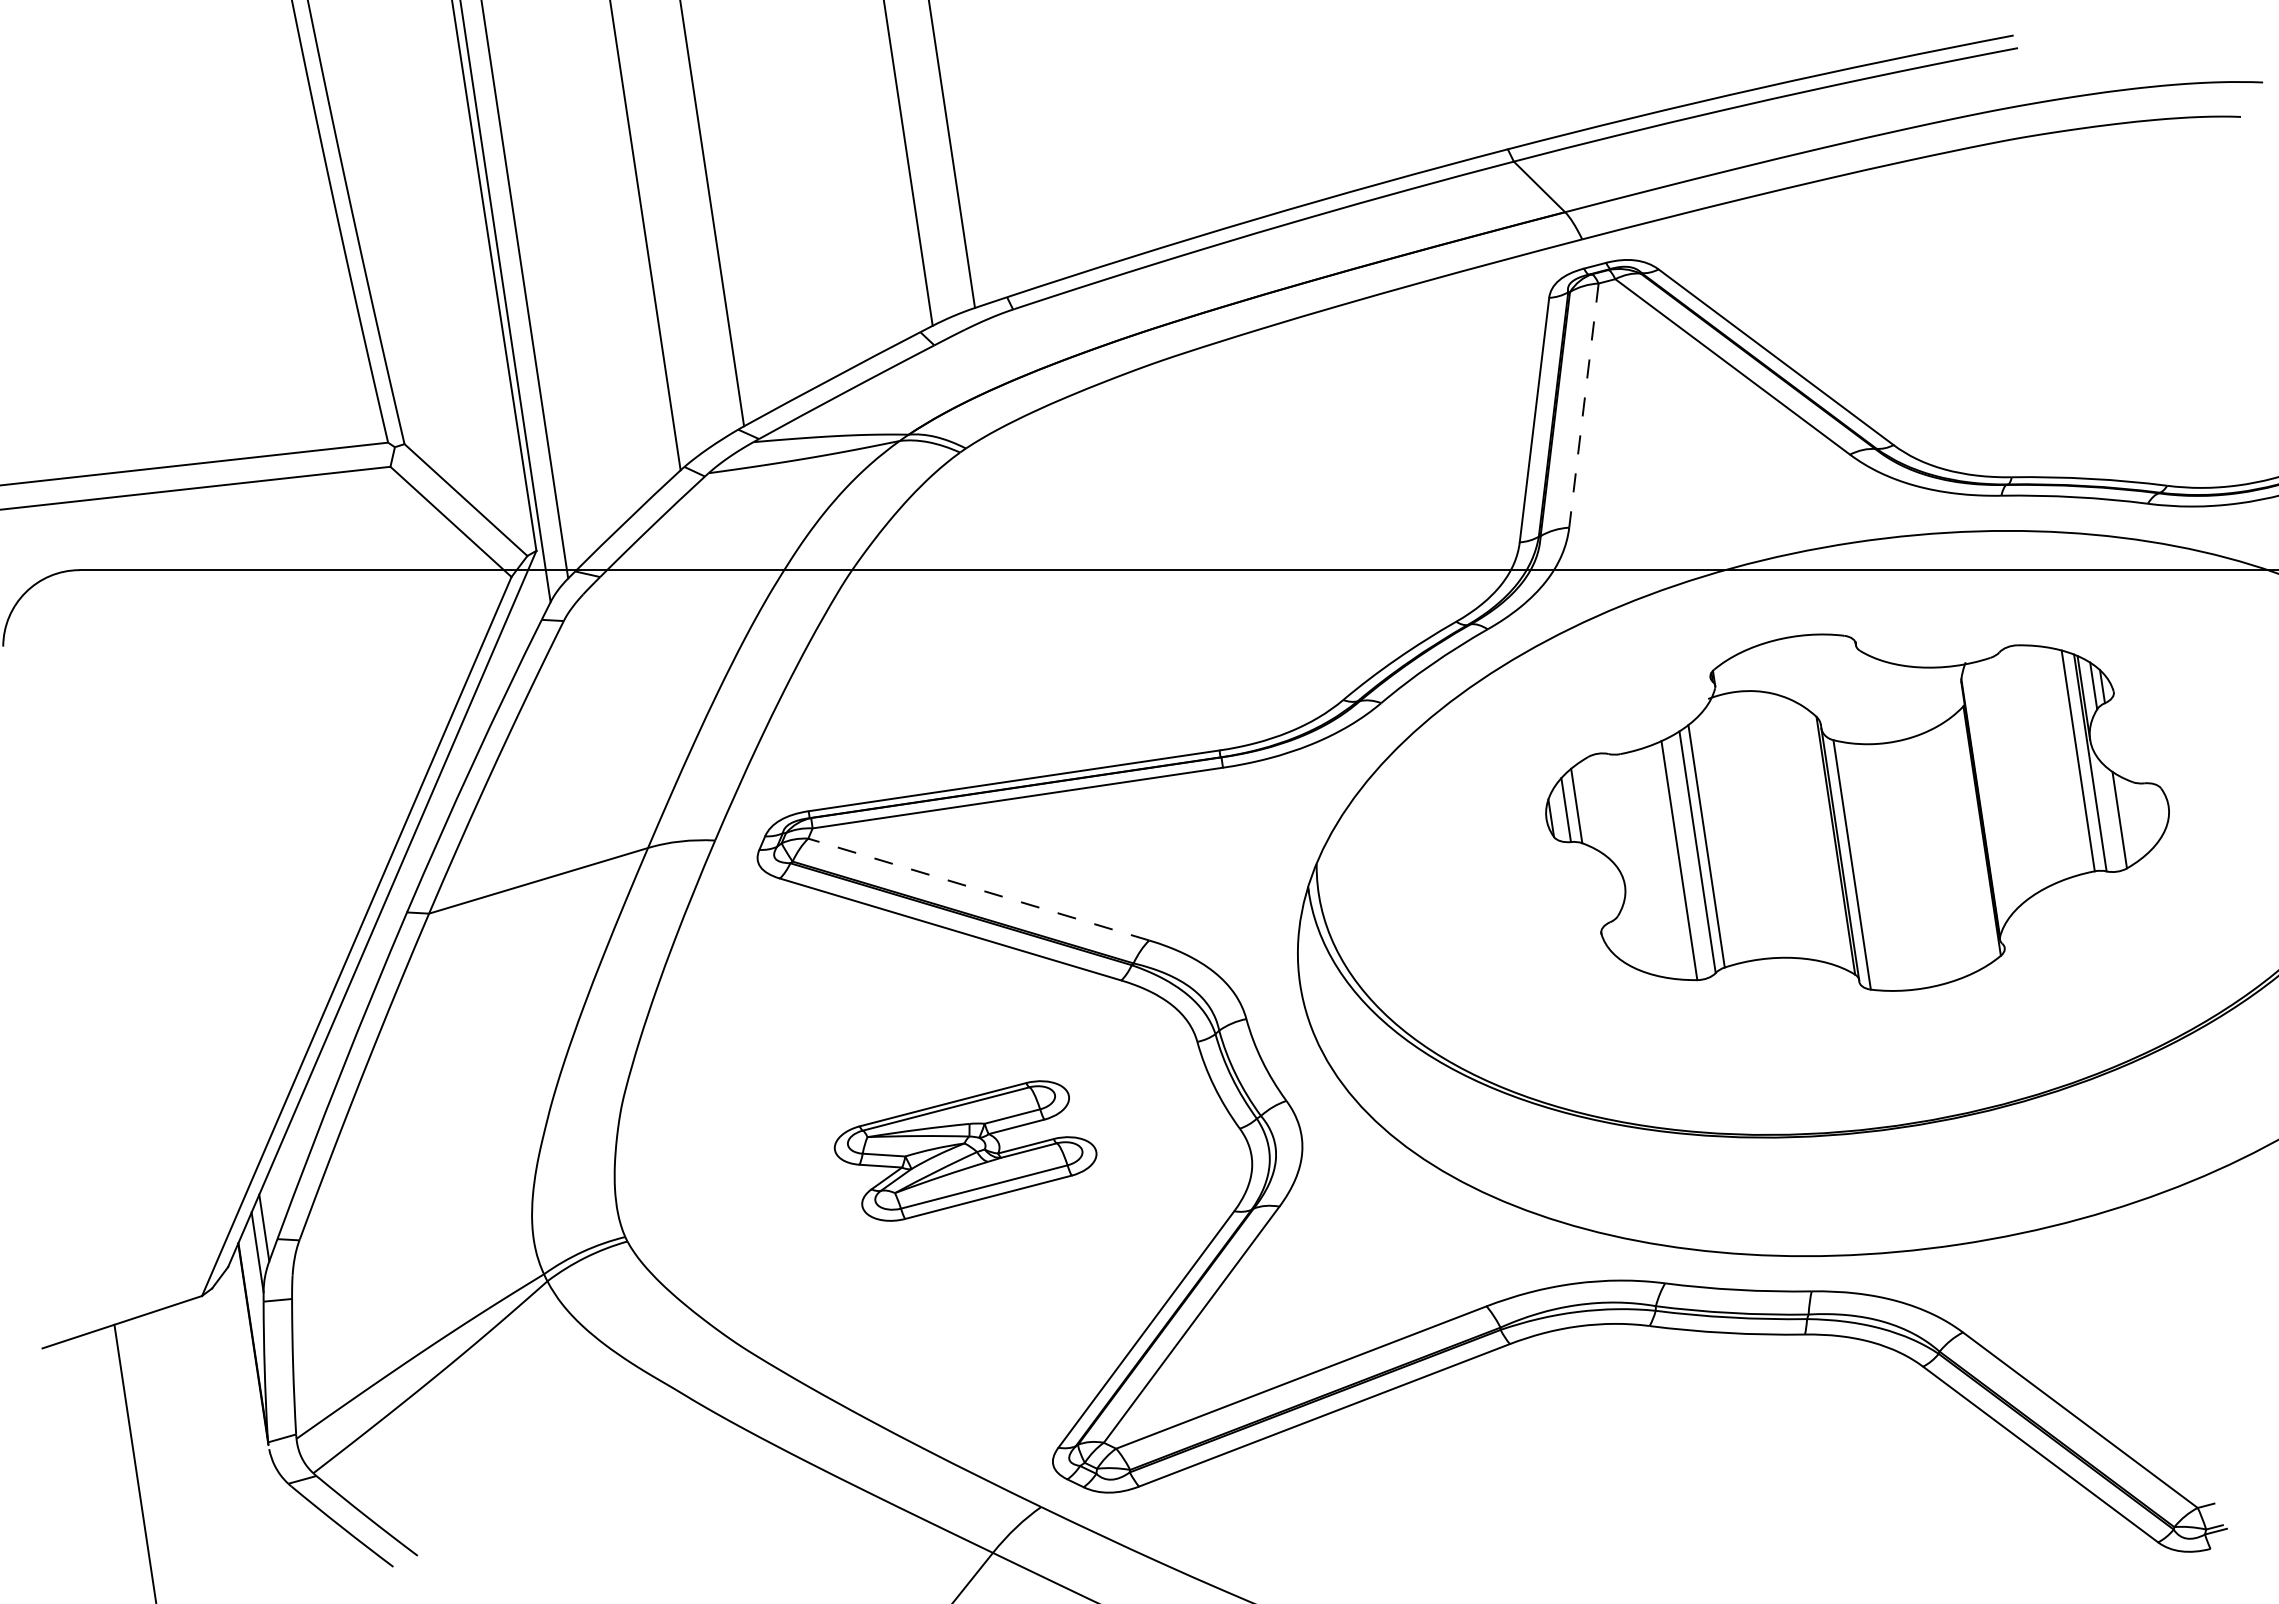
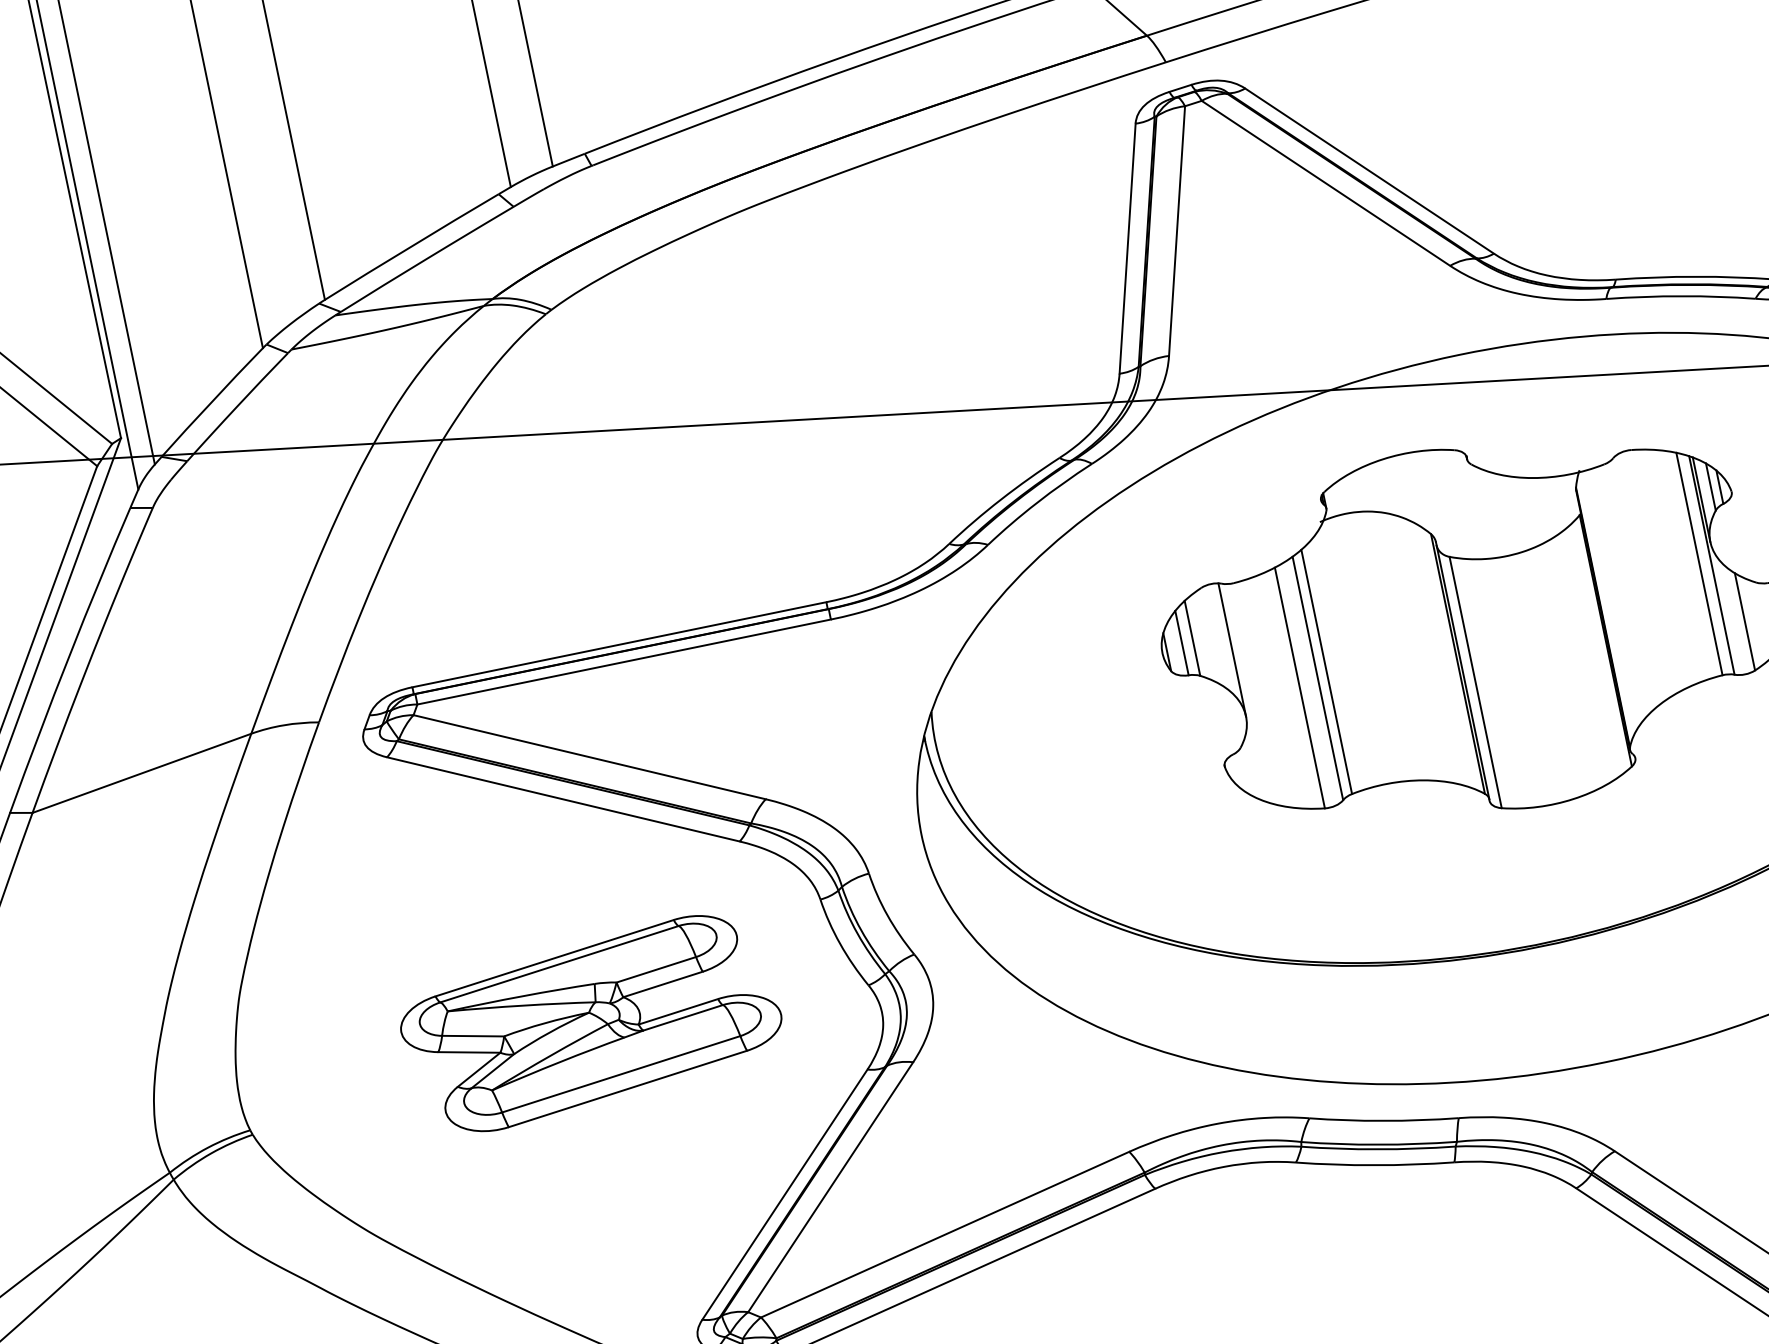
line: (1583, 405) -> (1176, 231), dashed -> solid
line: (1615, 819) -> (1232, 649), added
line: (978, 889) -> (589, 757), dashed -> solid
part: (965, 1150) -> (591, 1023), size x1.43

